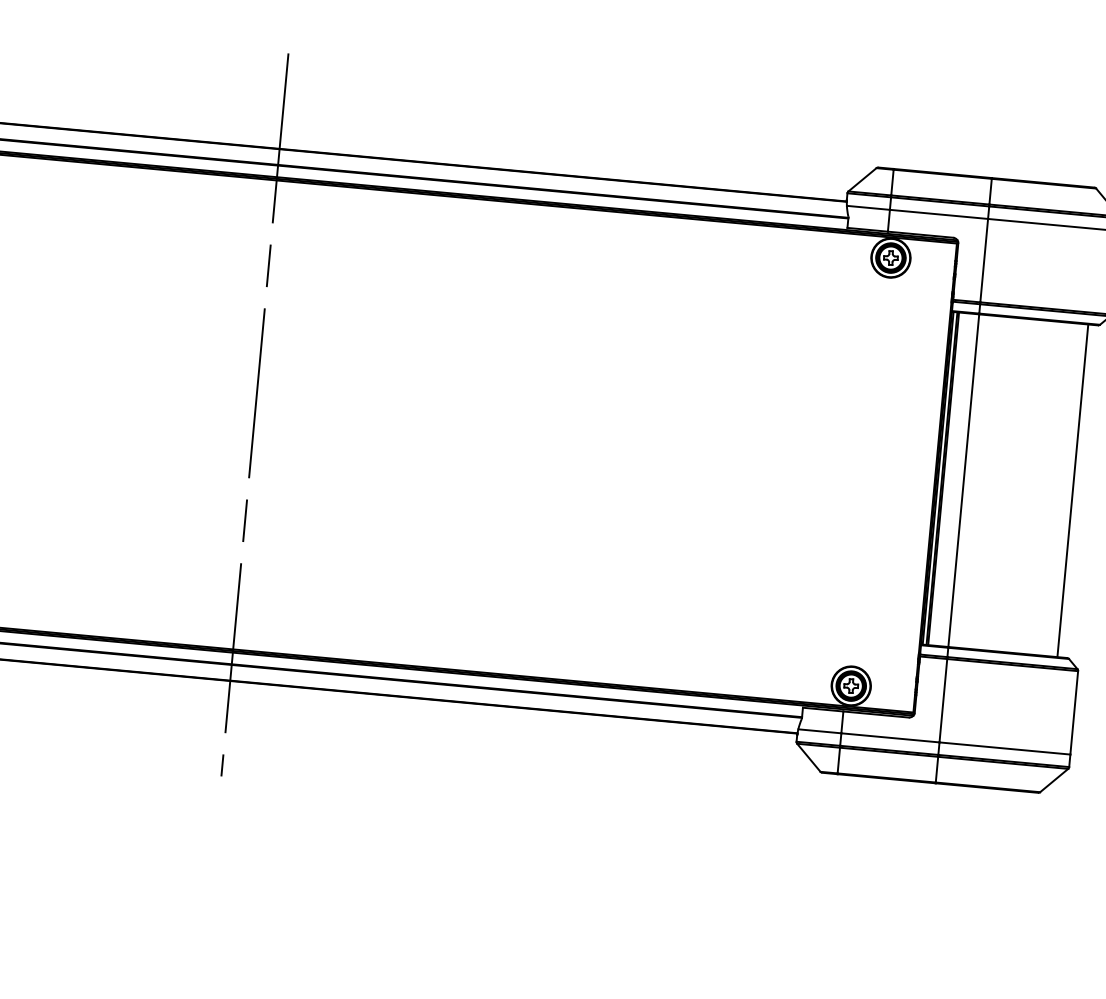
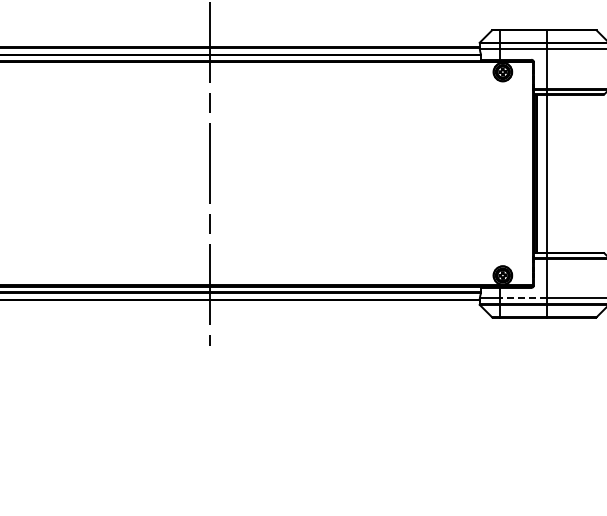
line: (1072, 490) -> (598, 173), removed
line: (890, 738) -> (523, 298), solid -> dashed

